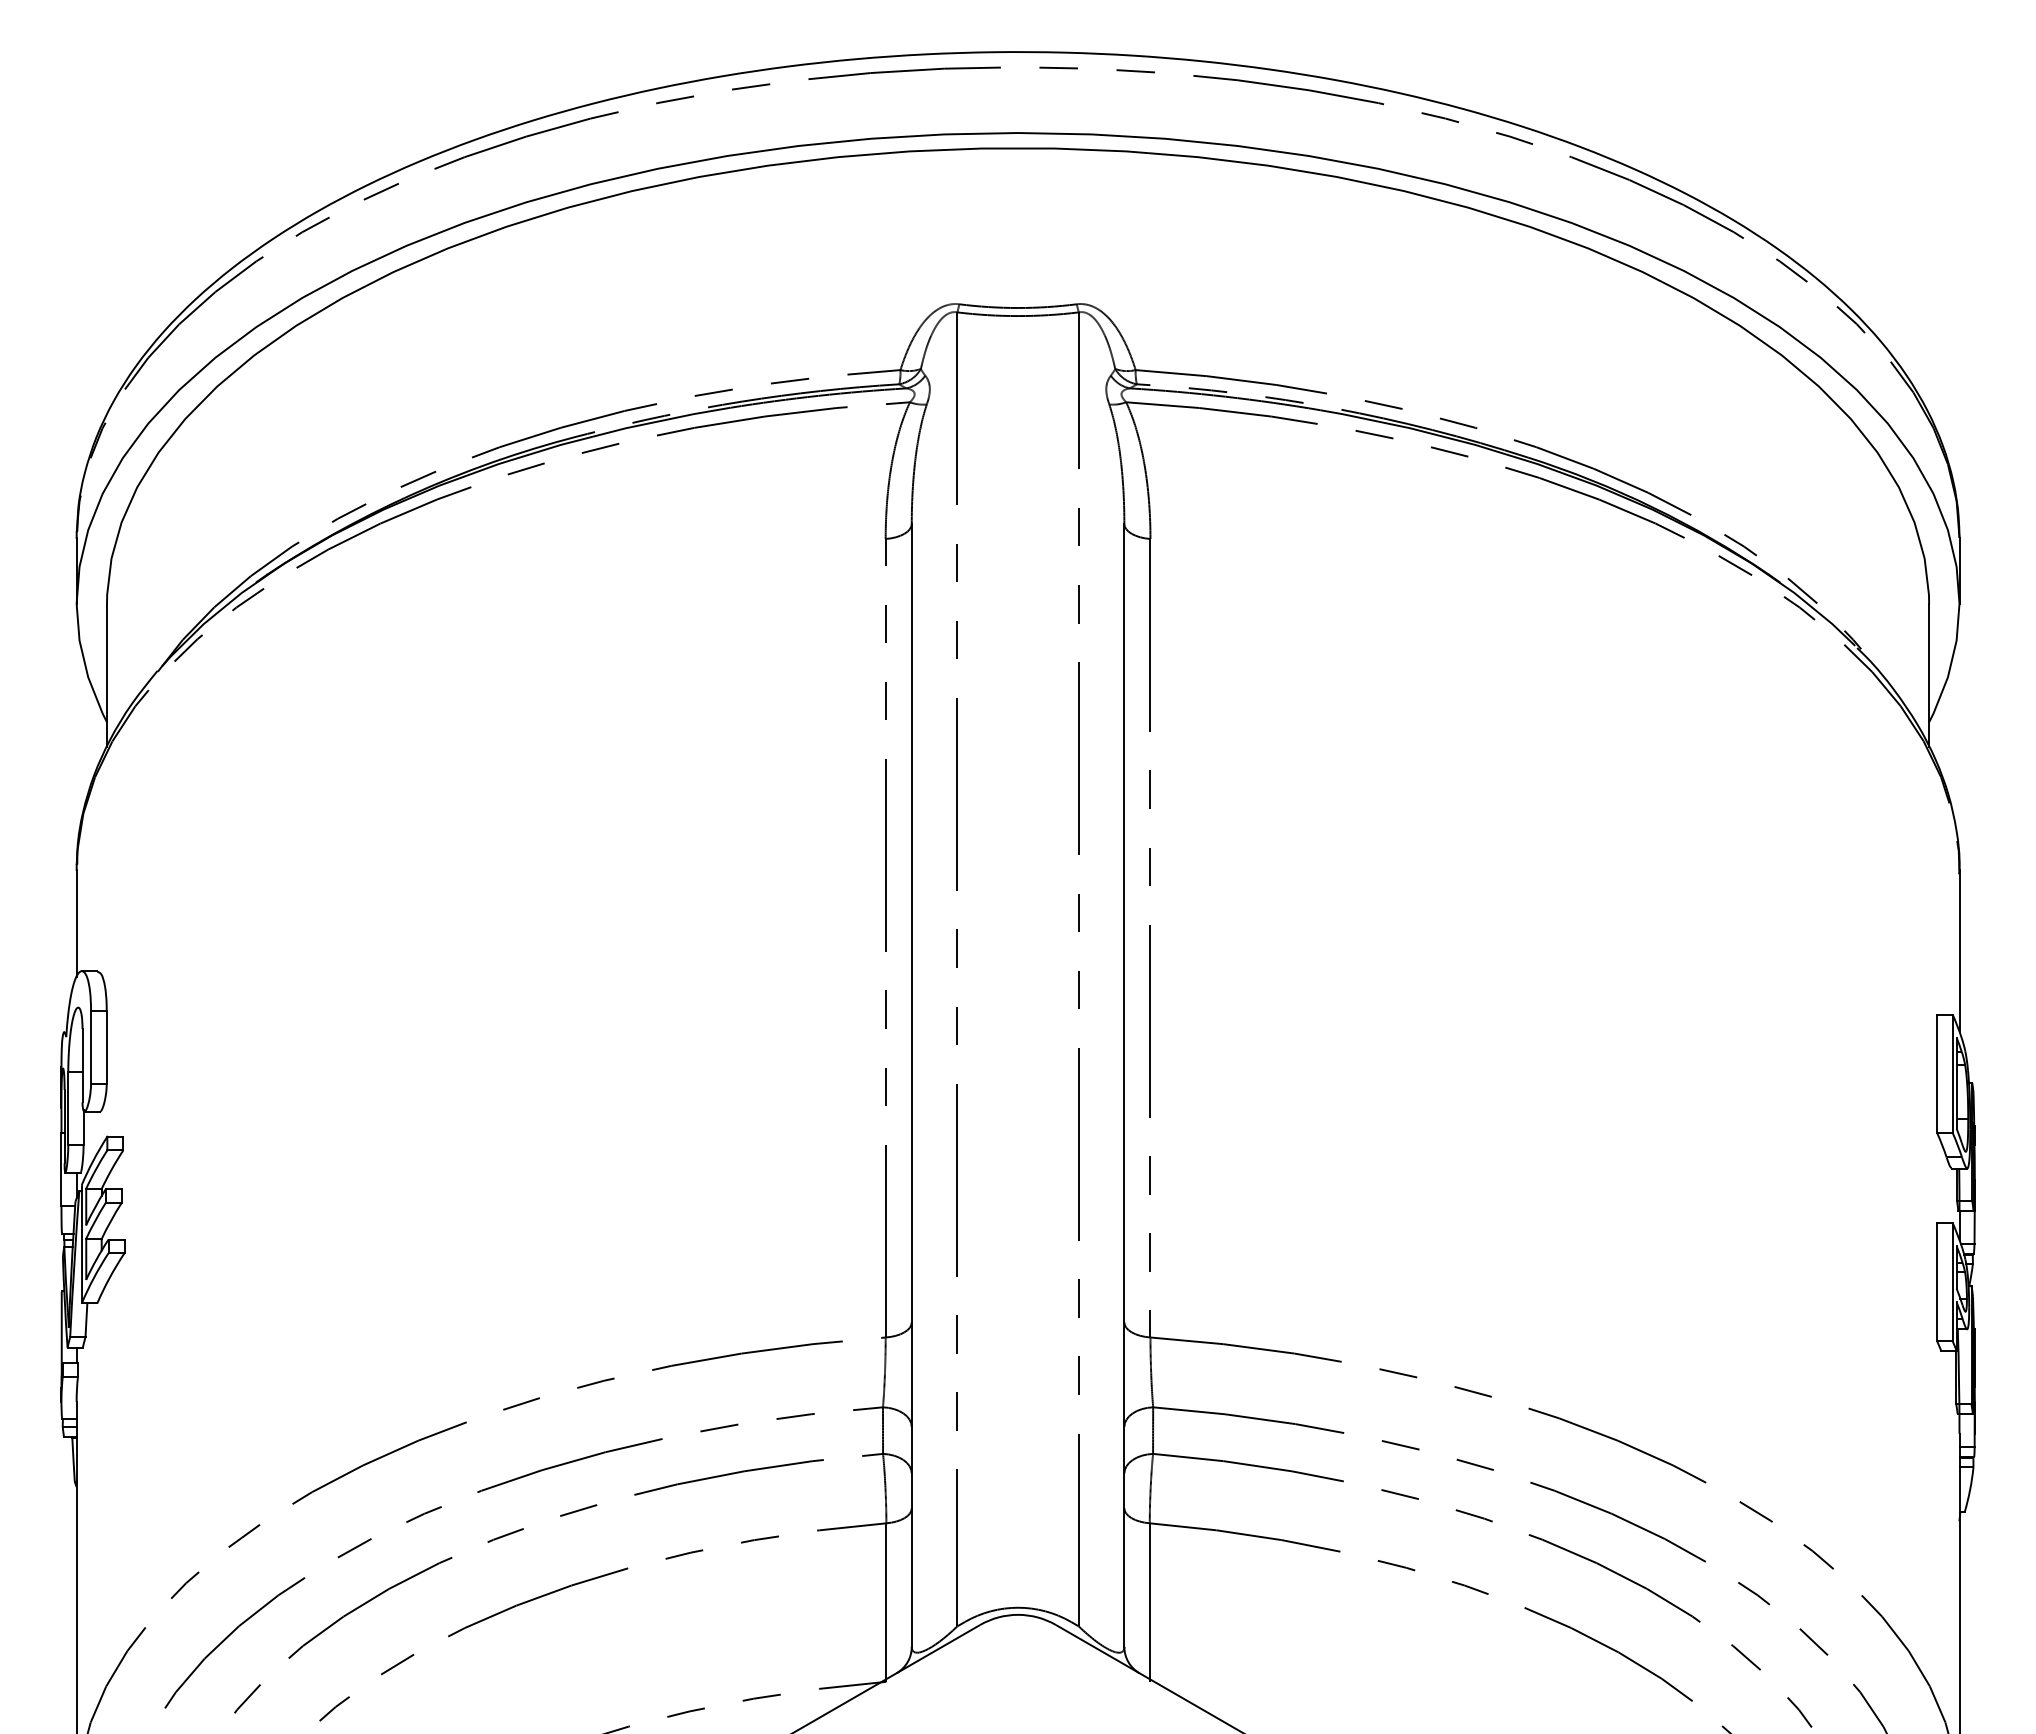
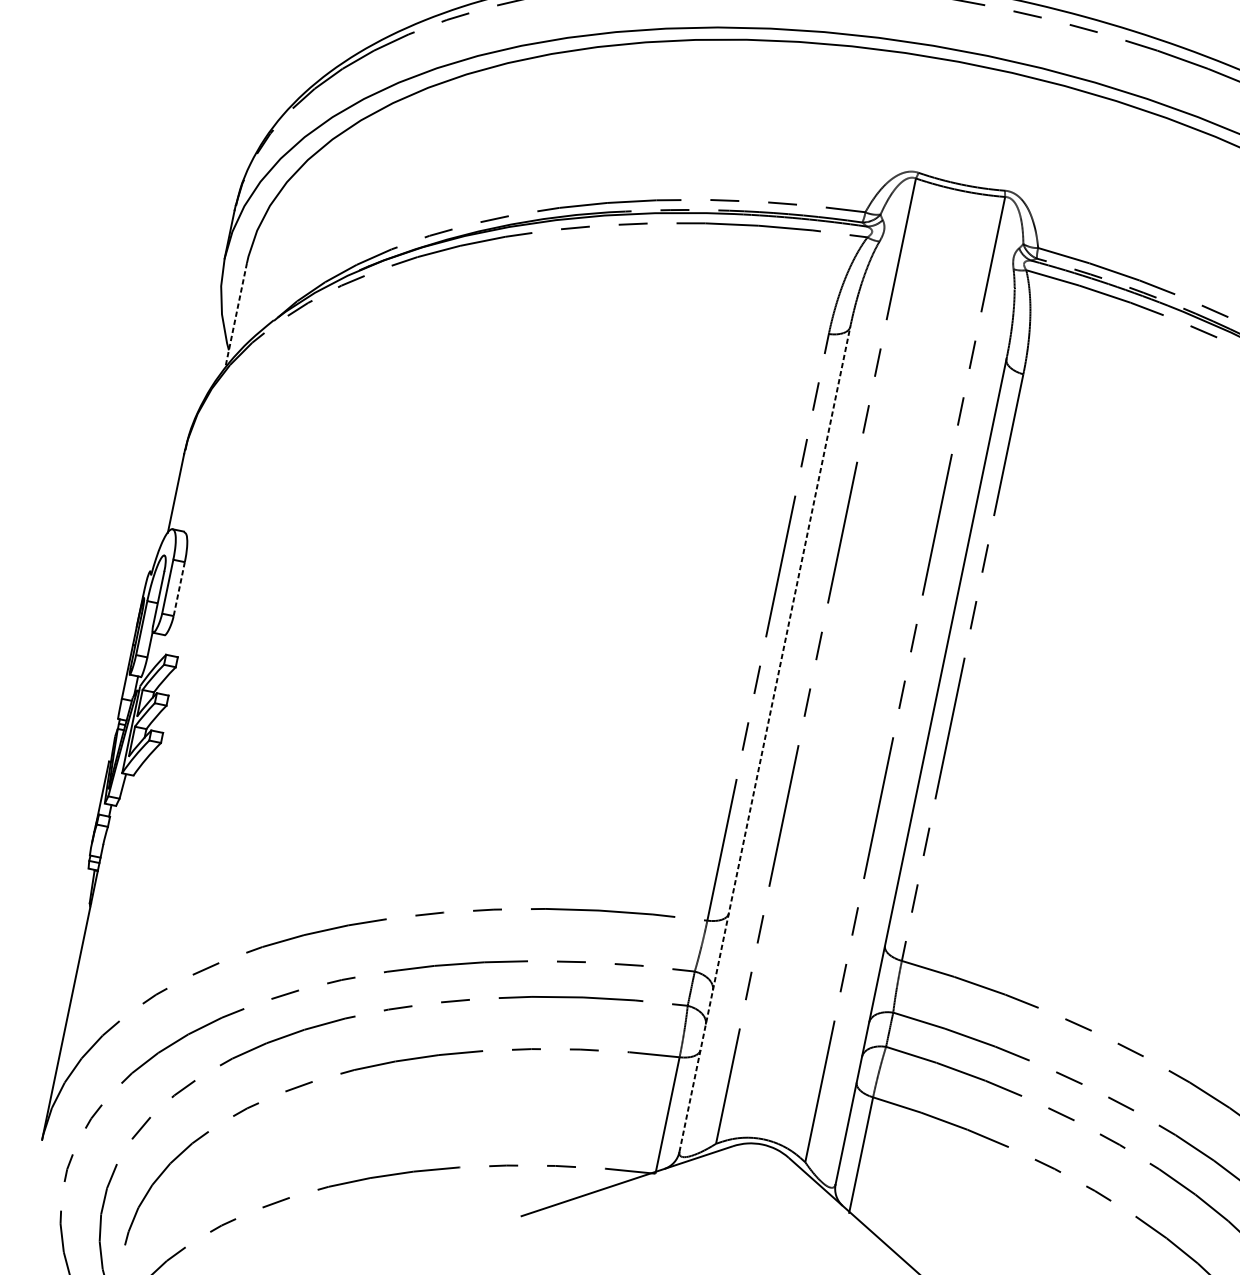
line: (107, 675) -> (236, 315), solid -> dashed
line: (106, 1047) -> (179, 589), solid -> dashed
line: (911, 1084) -> (764, 738), solid -> dashed

